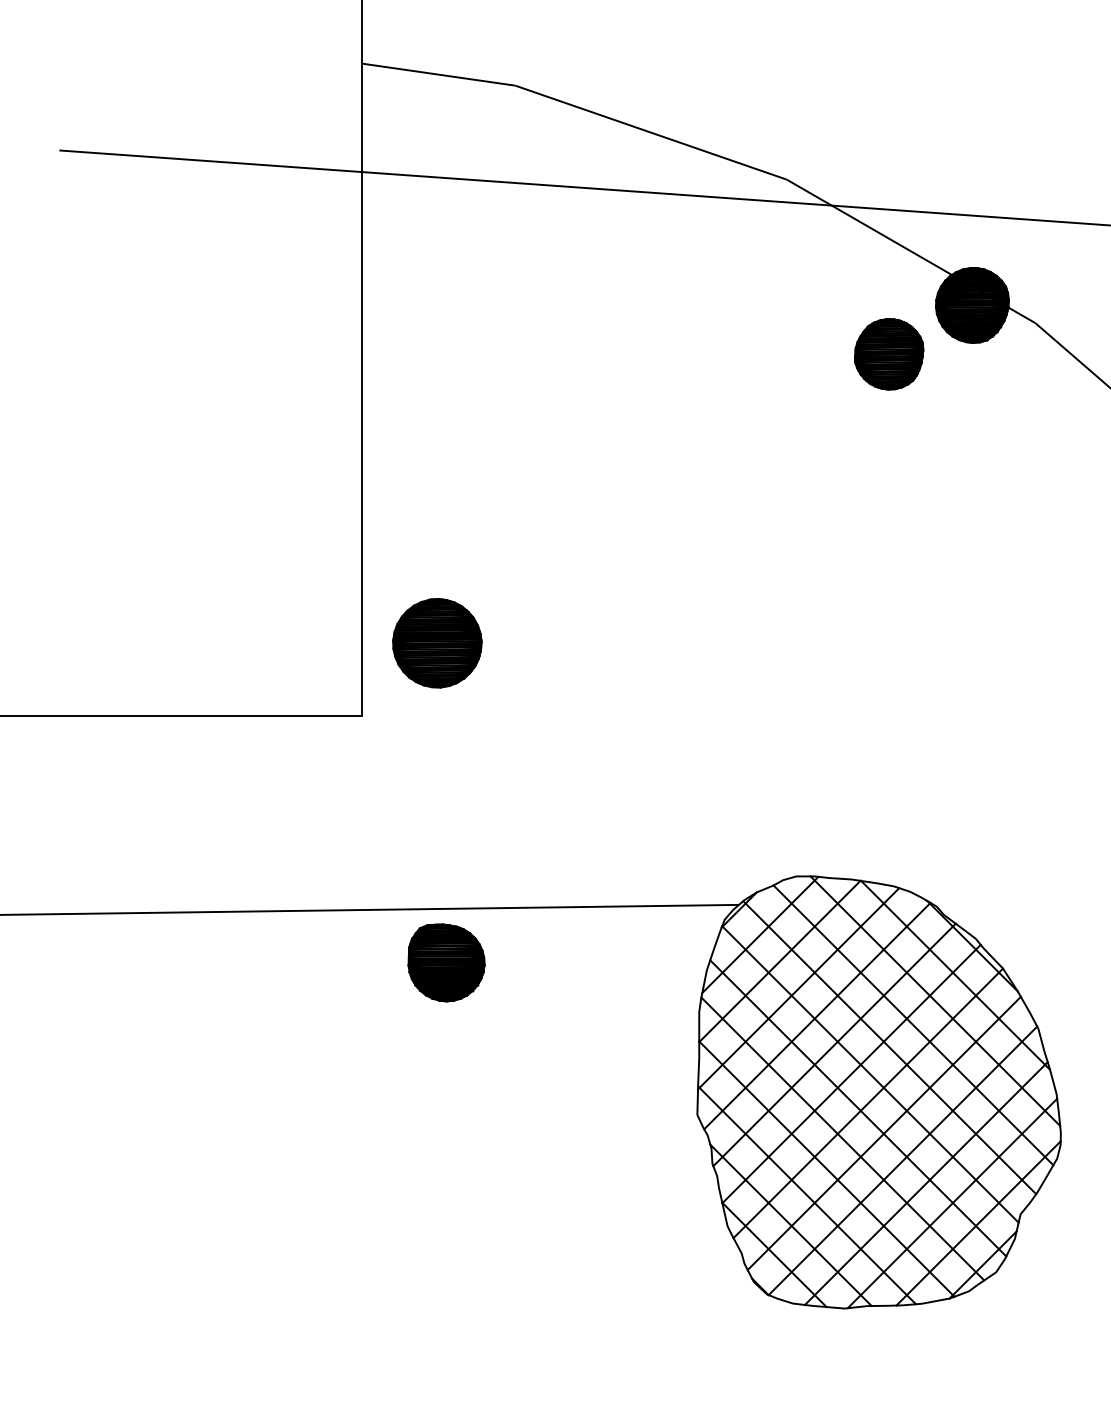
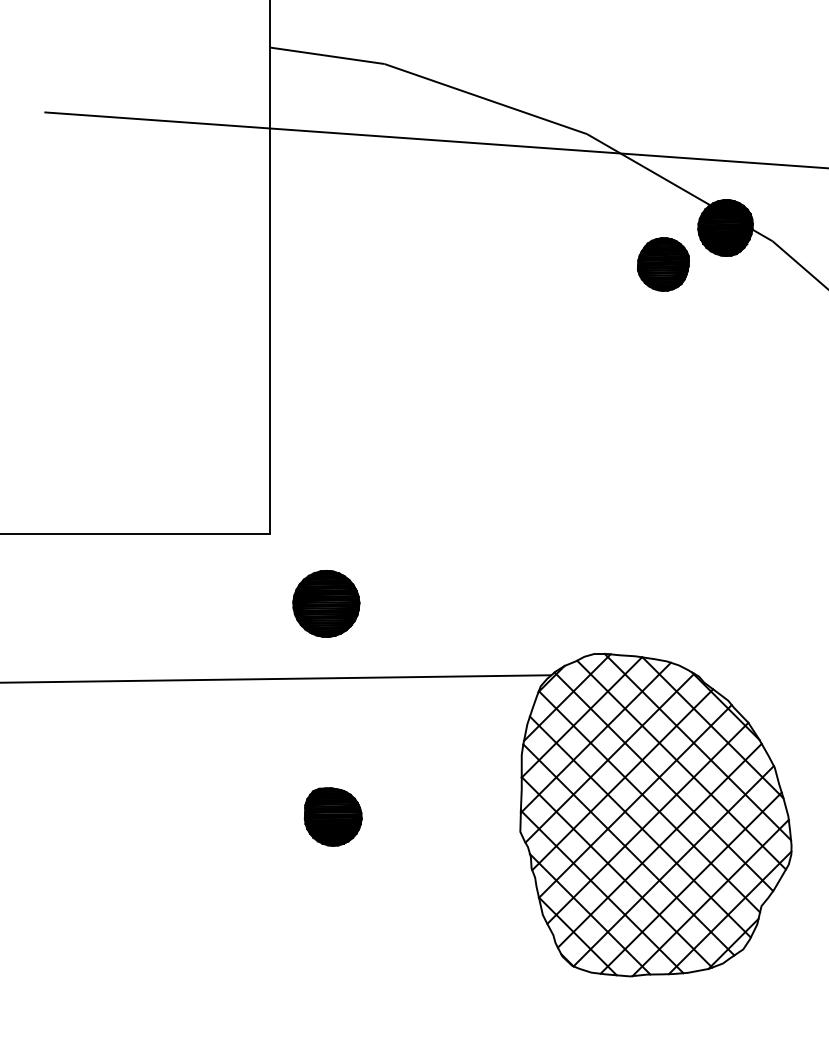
part: (437, 643) -> (326, 604), moved
part: (446, 962) -> (333, 816), moved

